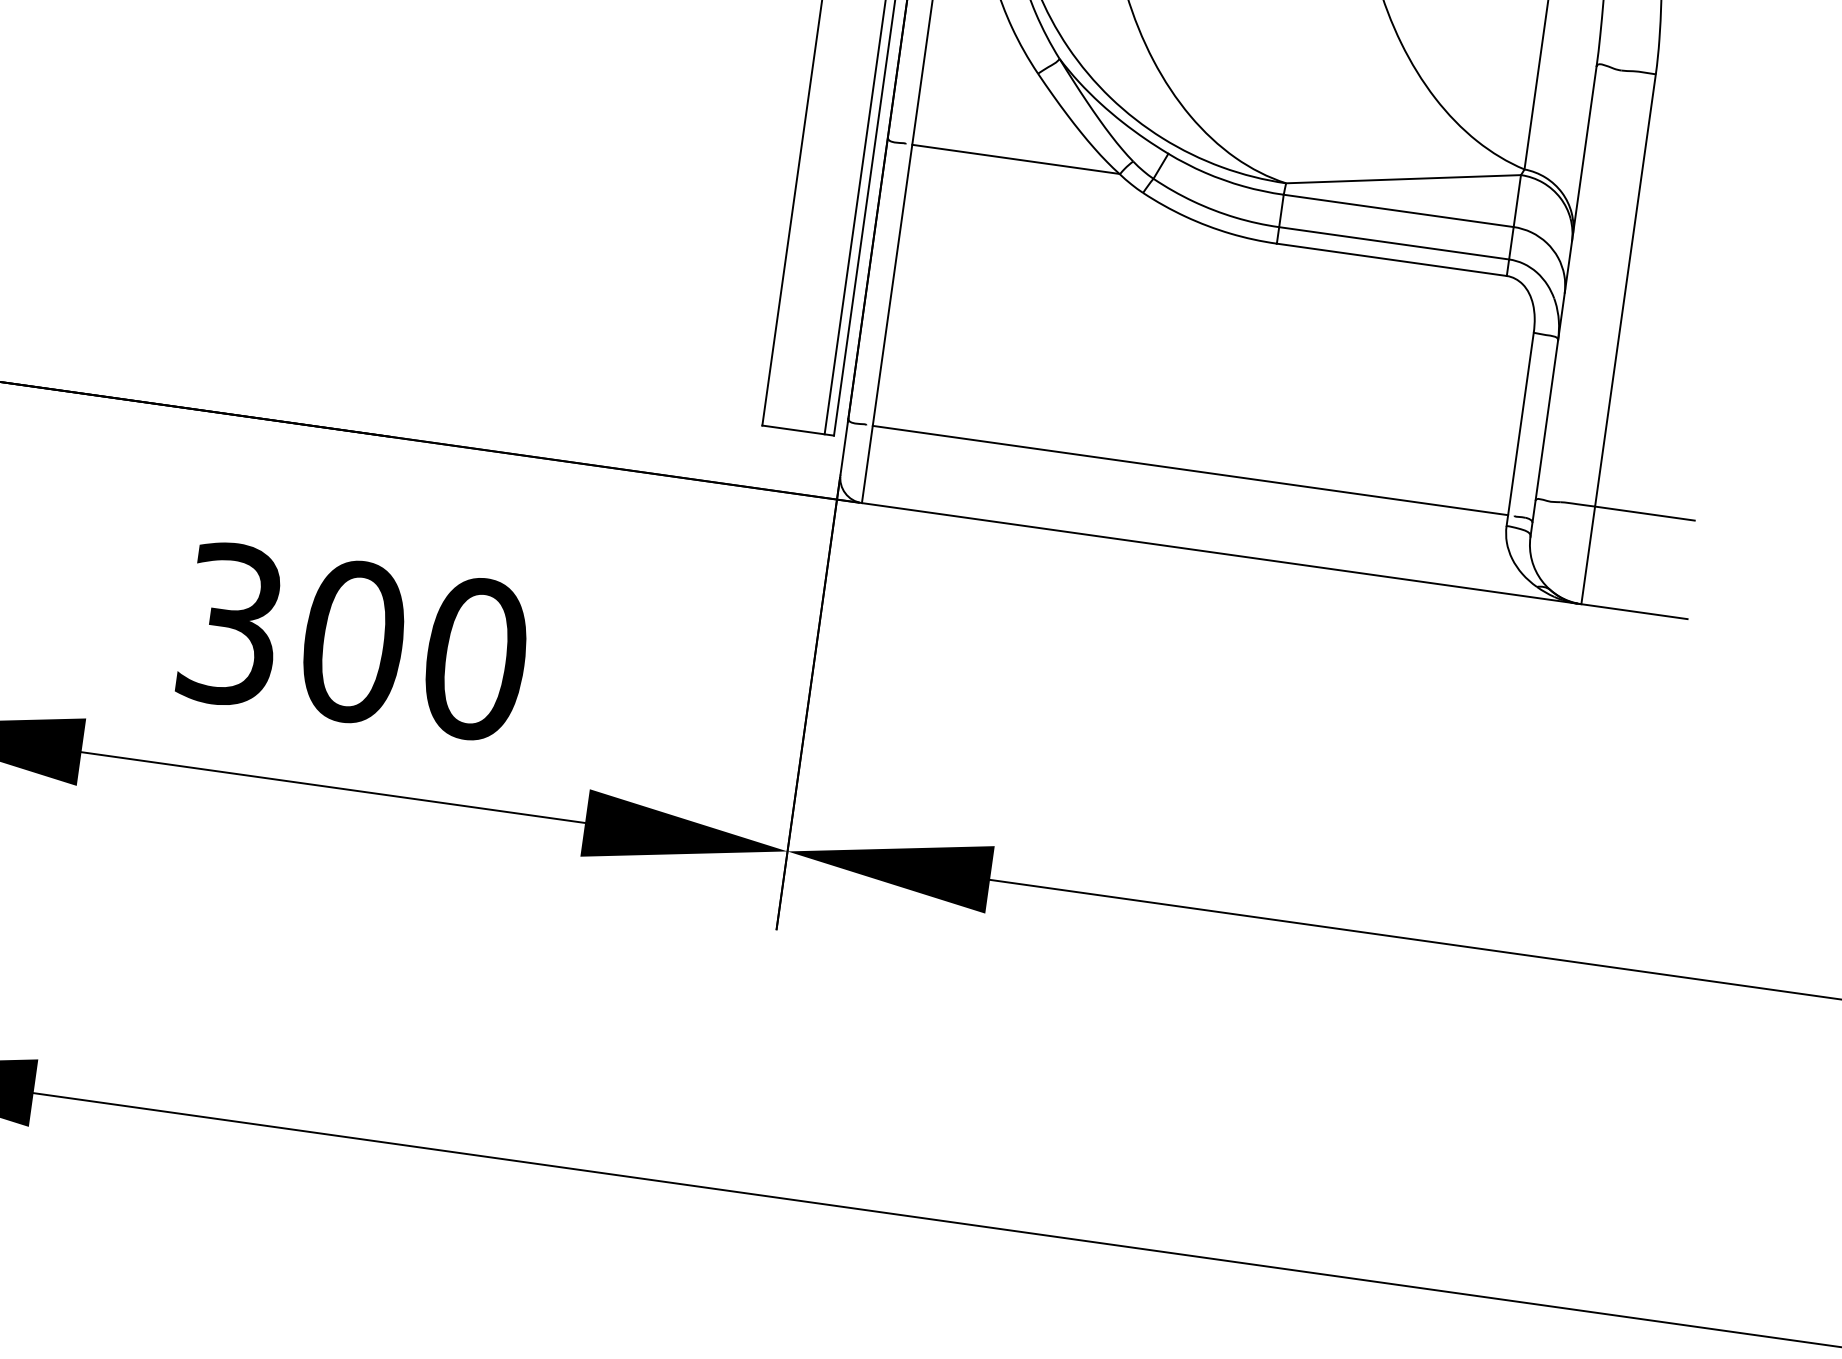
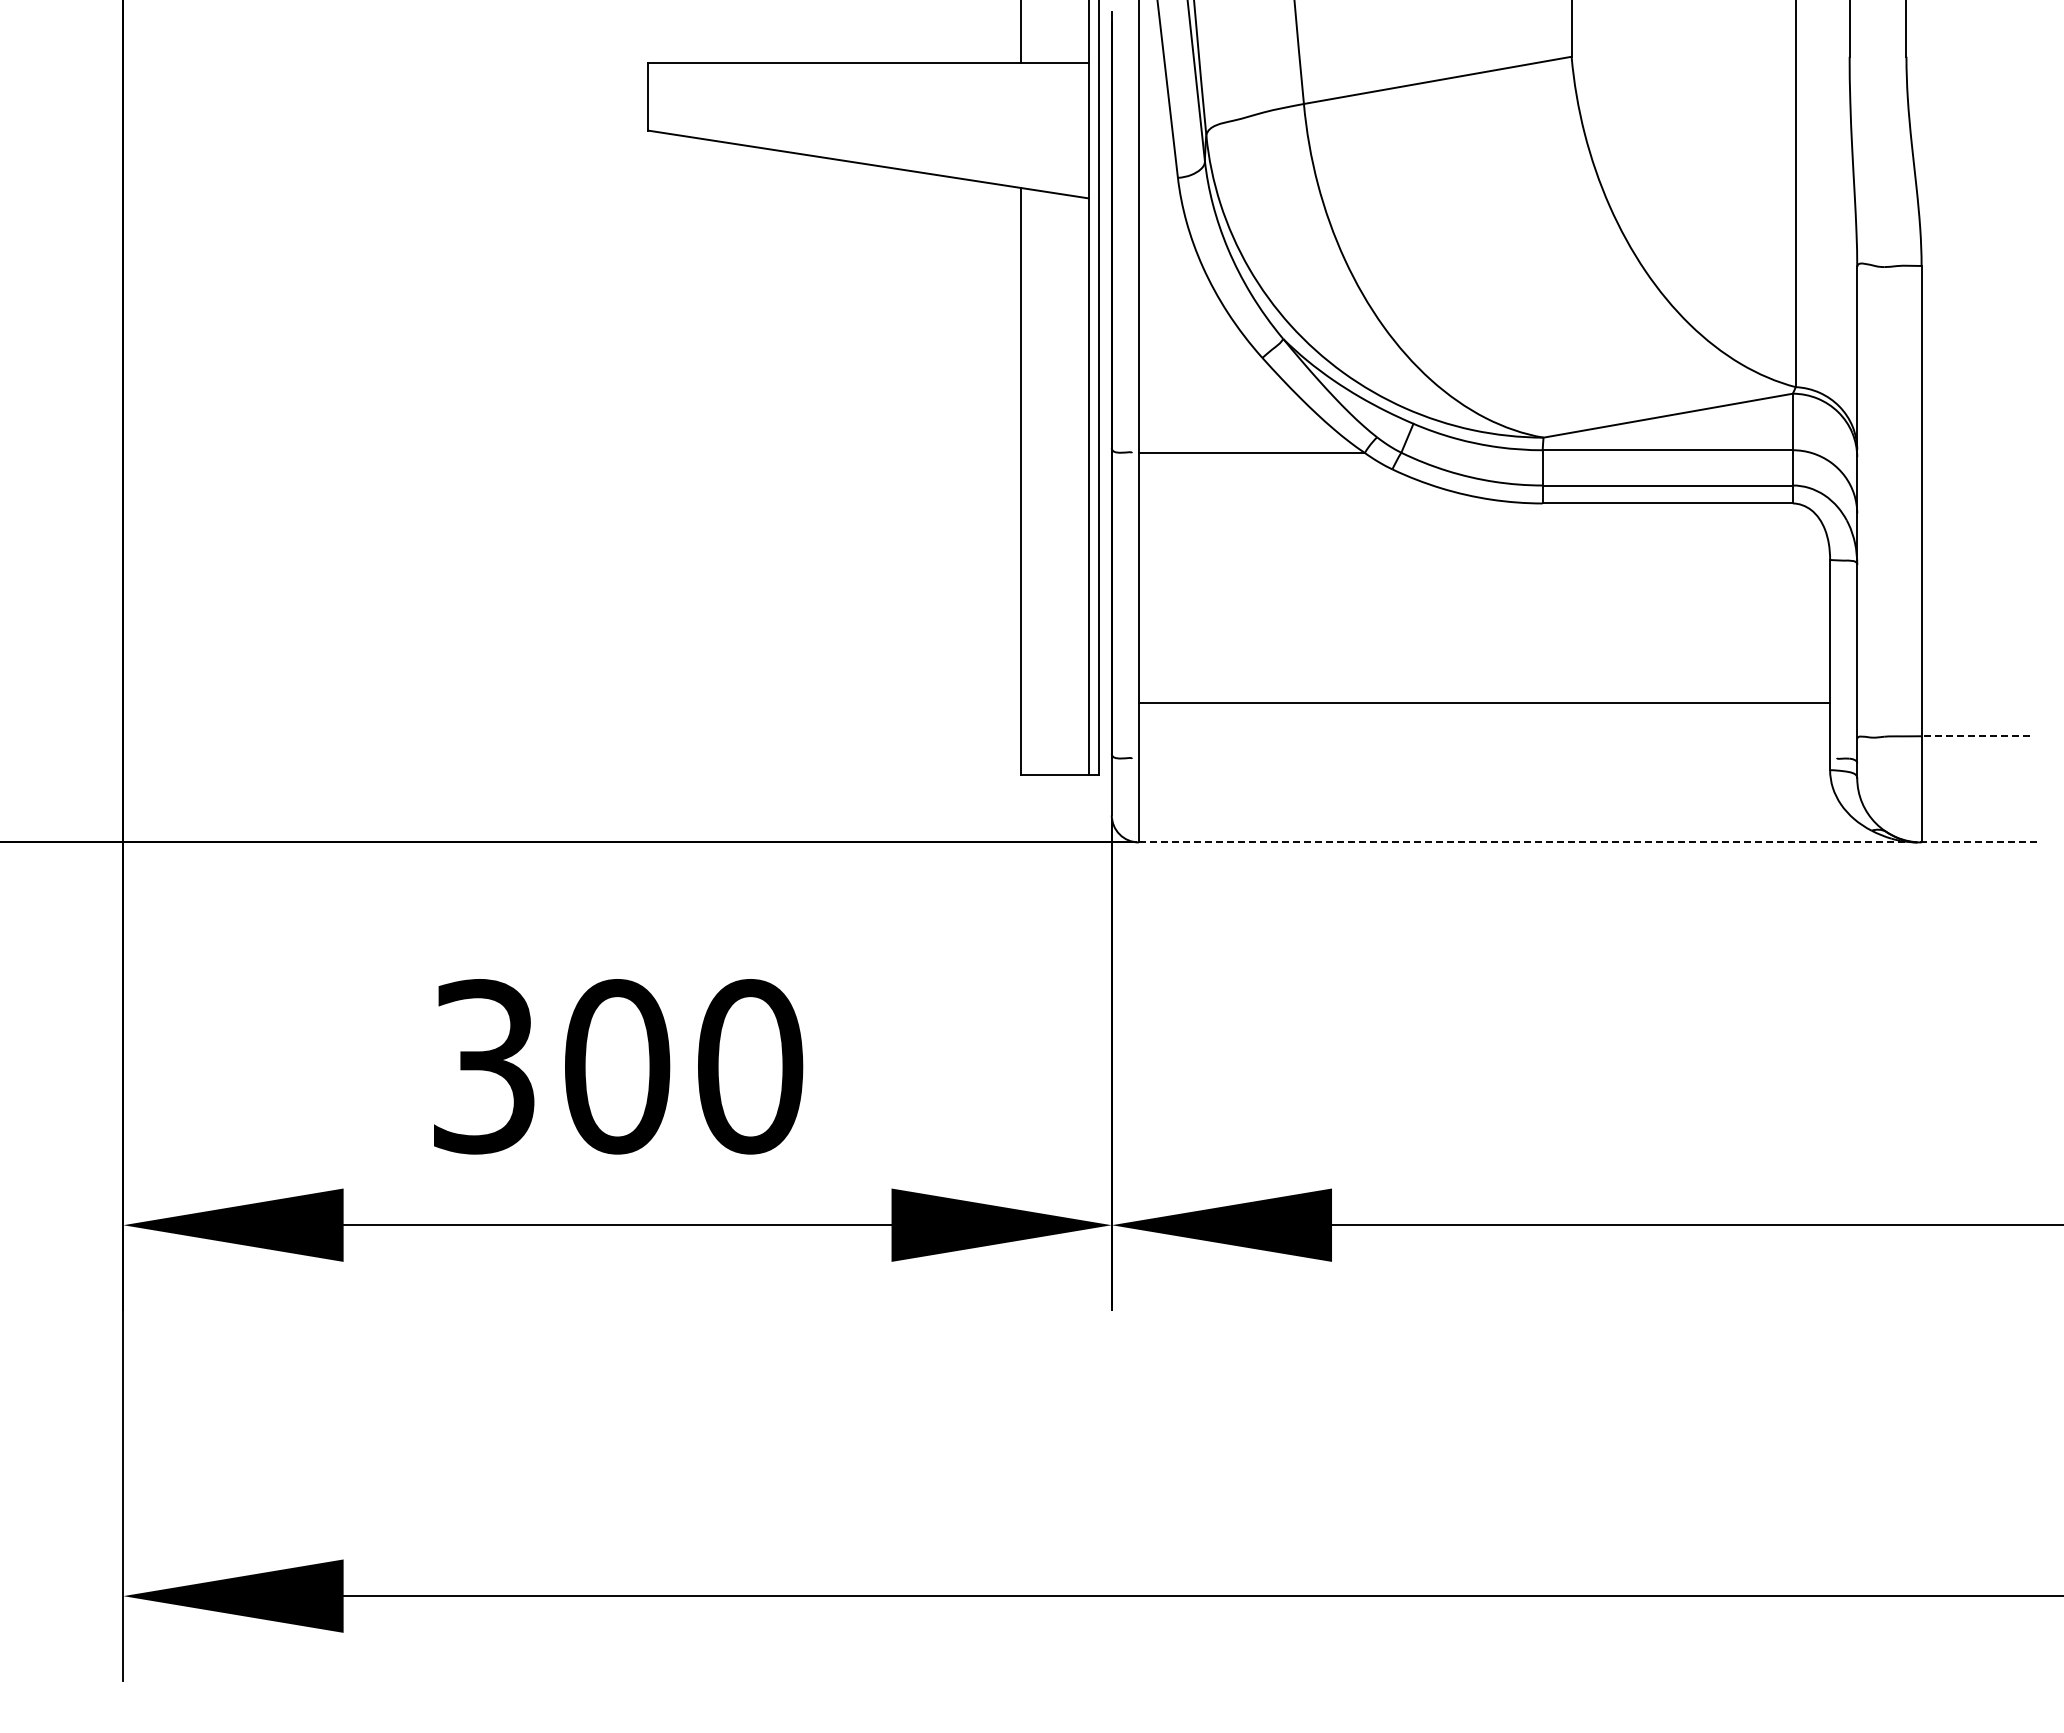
line: (1190, 470) -> (1484, 703), moved
line: (1644, 513) -> (1975, 736), solid -> dashed
line: (1274, 561) -> (1587, 842), solid -> dashed

